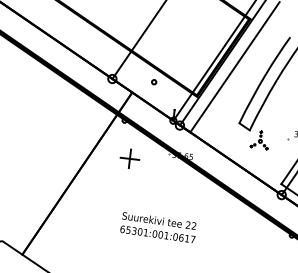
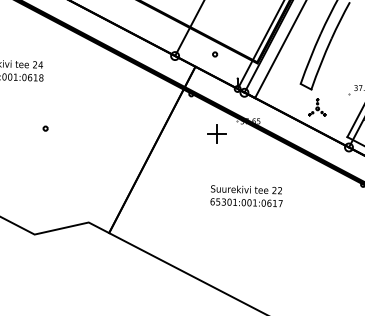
part: (260, 139) -> (317, 107), moved
part: (129, 158) -> (216, 133), moved
text: (158, 227) -> (246, 196), moved

